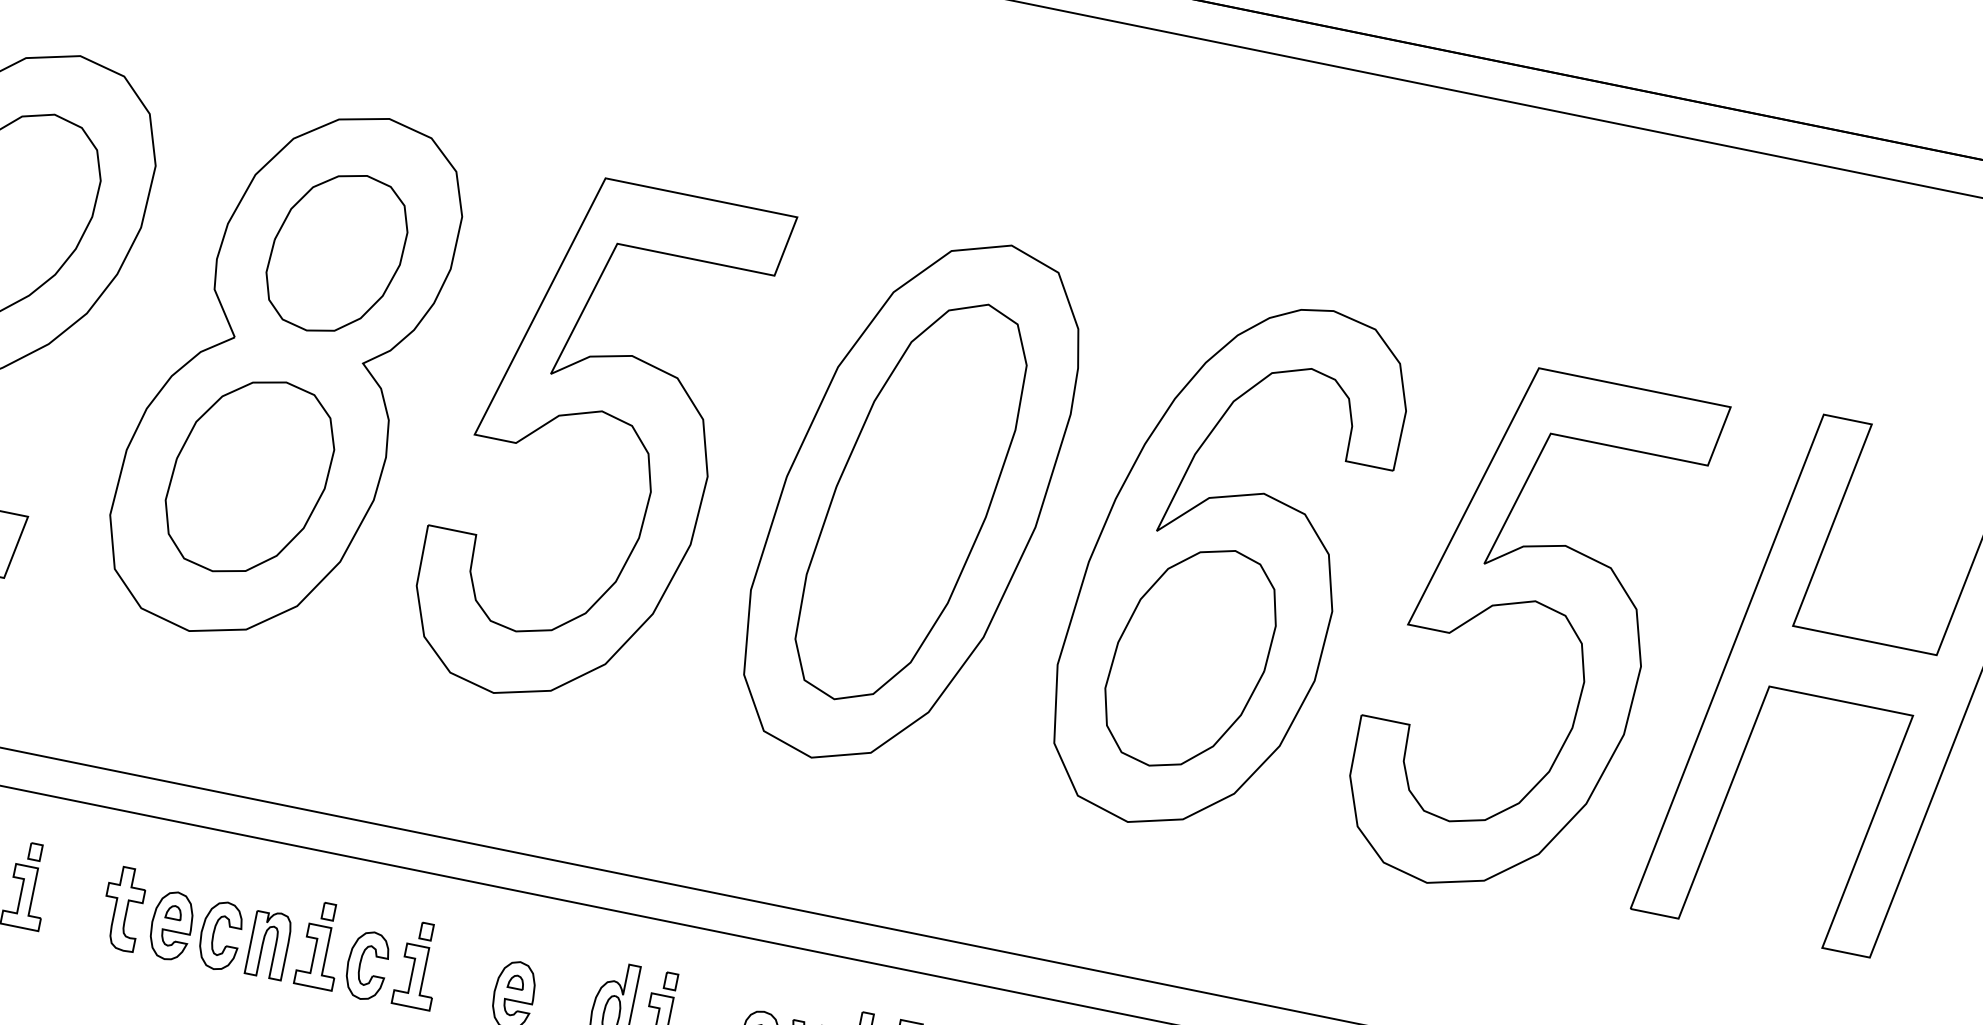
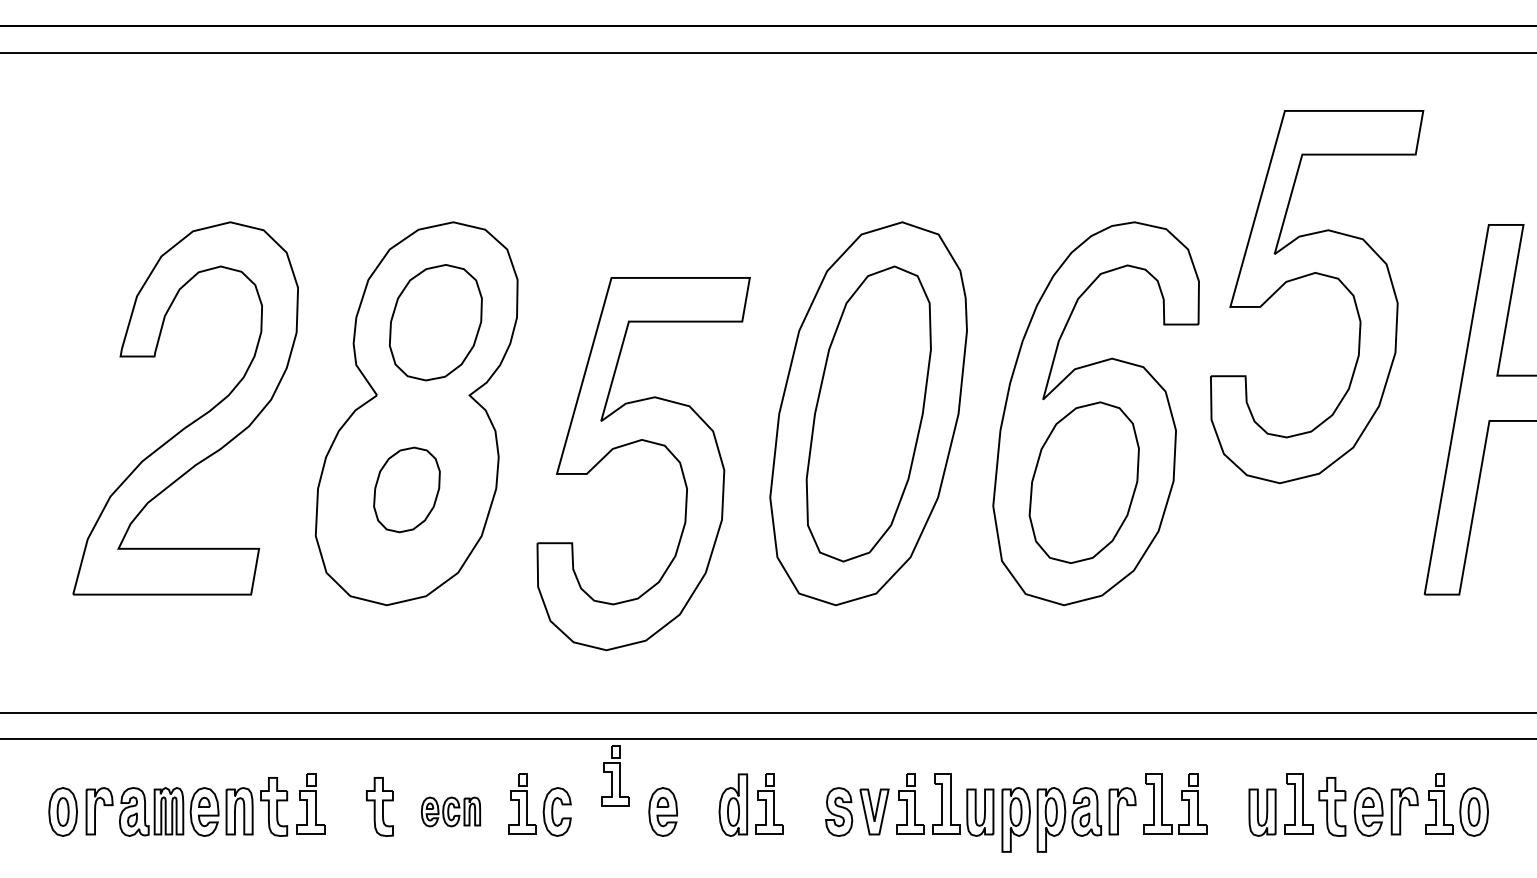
part: (609, 416) -> (647, 442), moved
part: (249, 476) -> (406, 489), size x0.6
part: (1547, 608) -> (1324, 276), moved
part: (219, 934) -> (450, 811), size x0.6
part: (419, 964) -> (615, 775), moved

